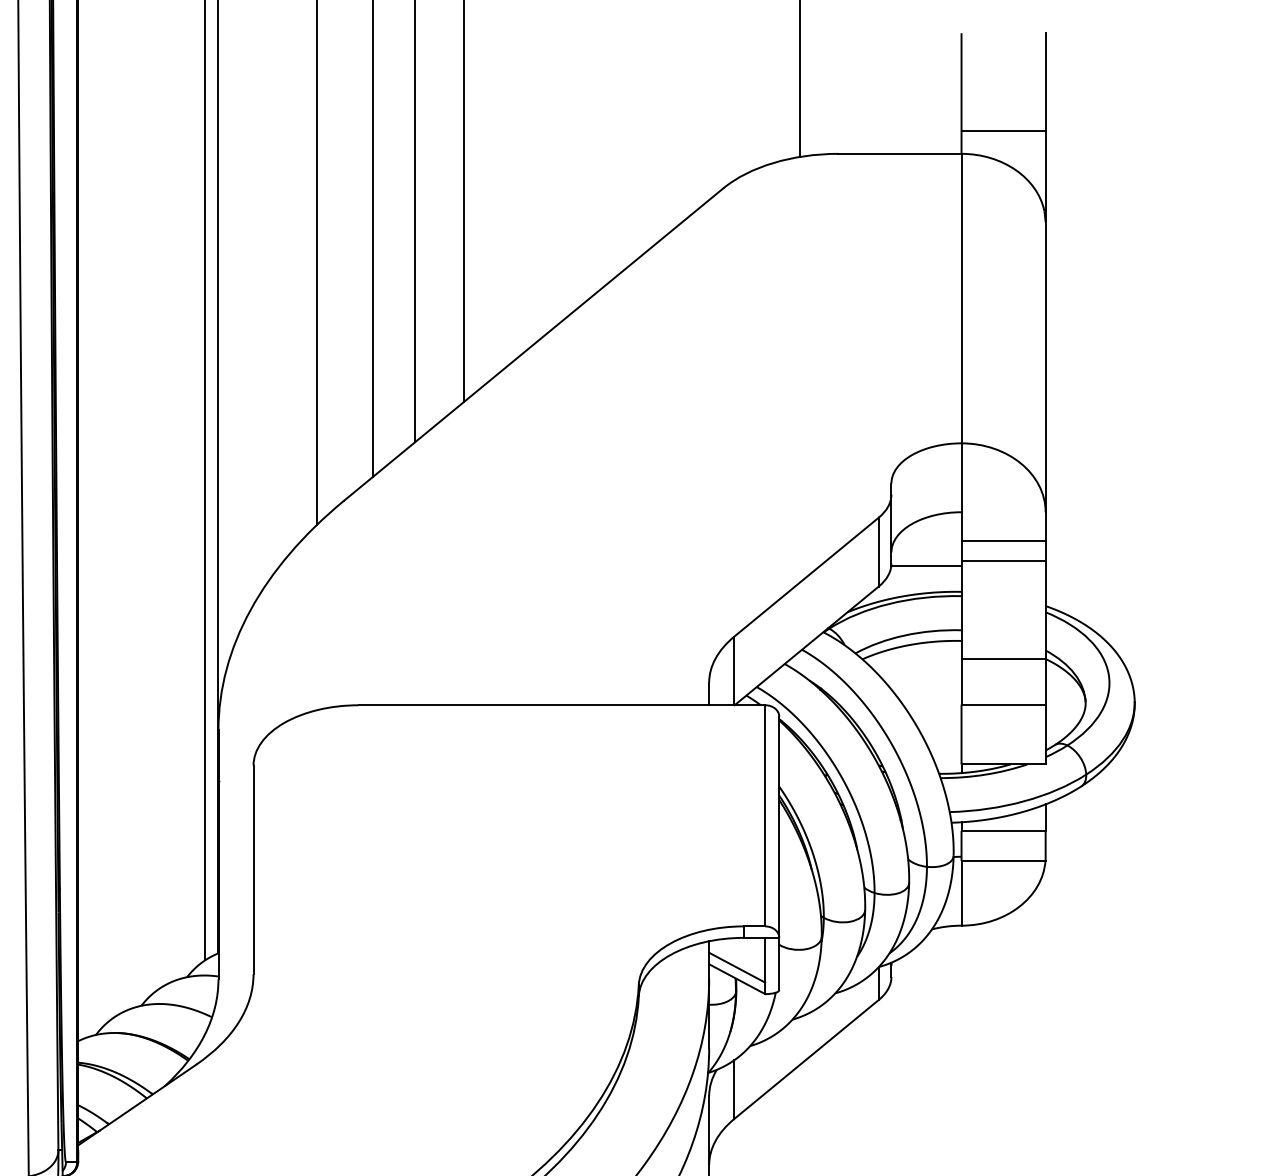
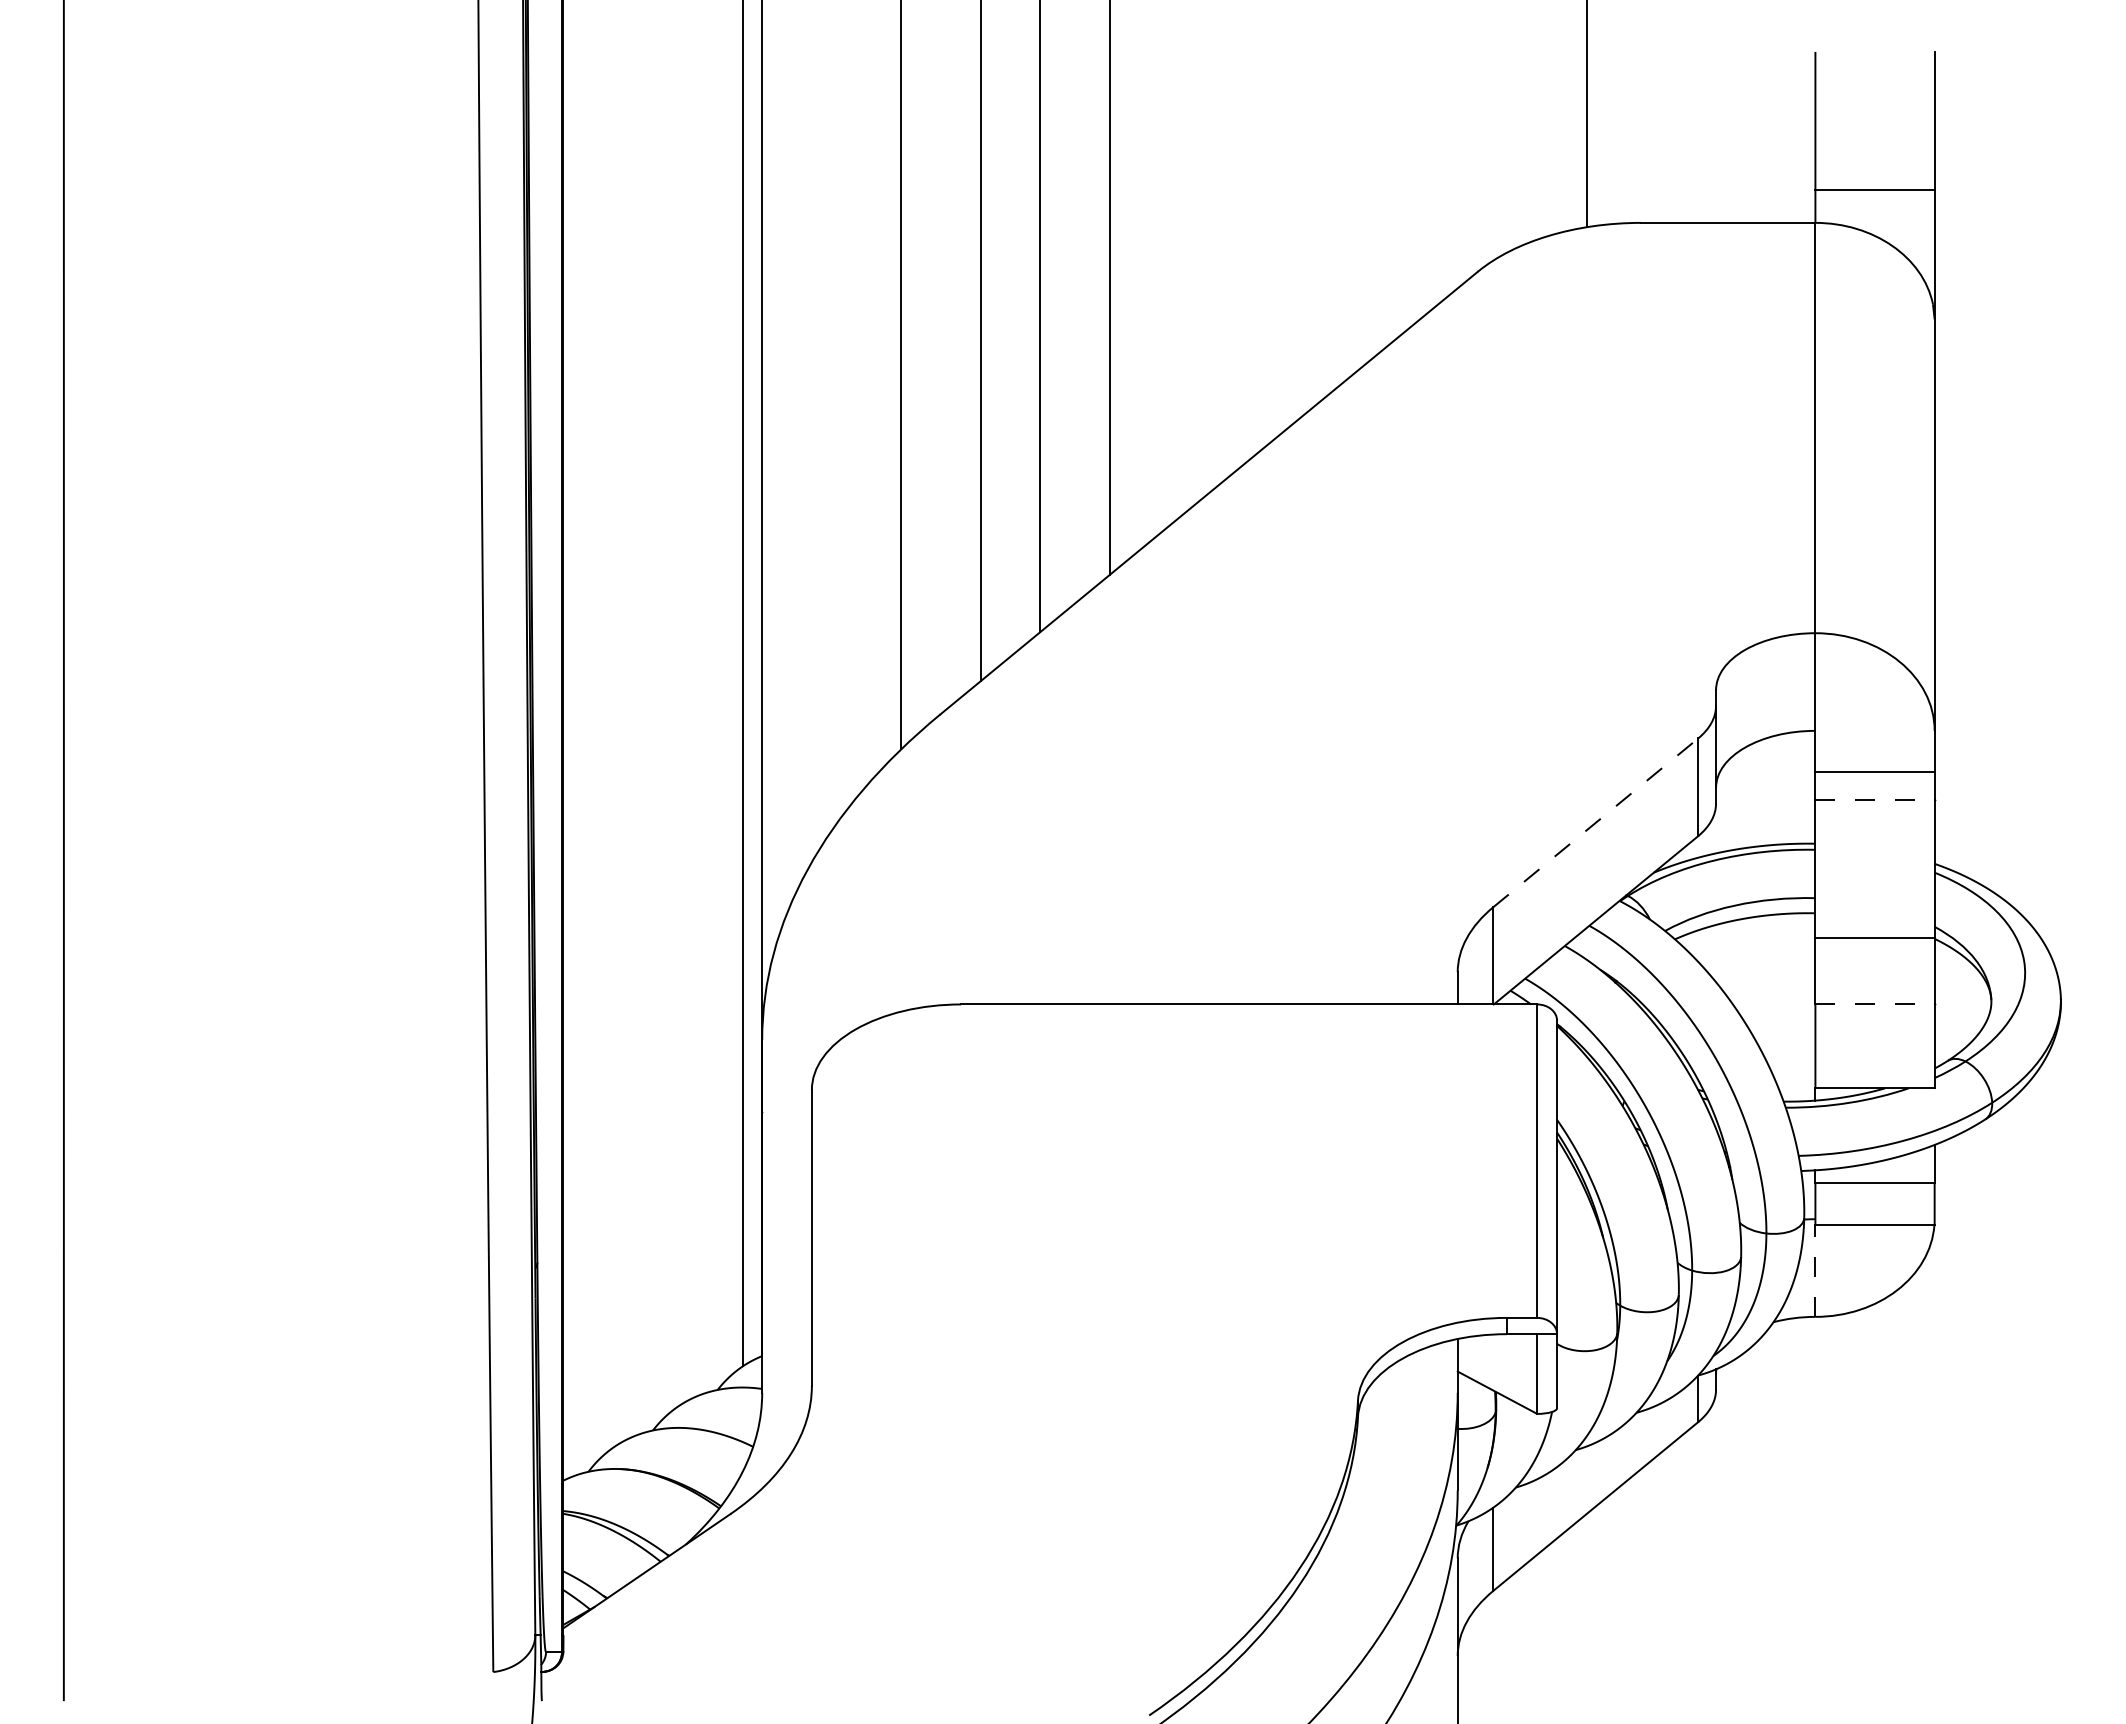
line: (1003, 561) -> (1875, 800), solid -> dashed
line: (926, 566) -> (1765, 807), removed
line: (806, 576) -> (1595, 822), solid -> dashed
line: (1003, 704) -> (1875, 1003), solid -> dashed
line: (961, 892) -> (1815, 1270), solid -> dashed
line: (737, 967) -> (1497, 1376), removed

